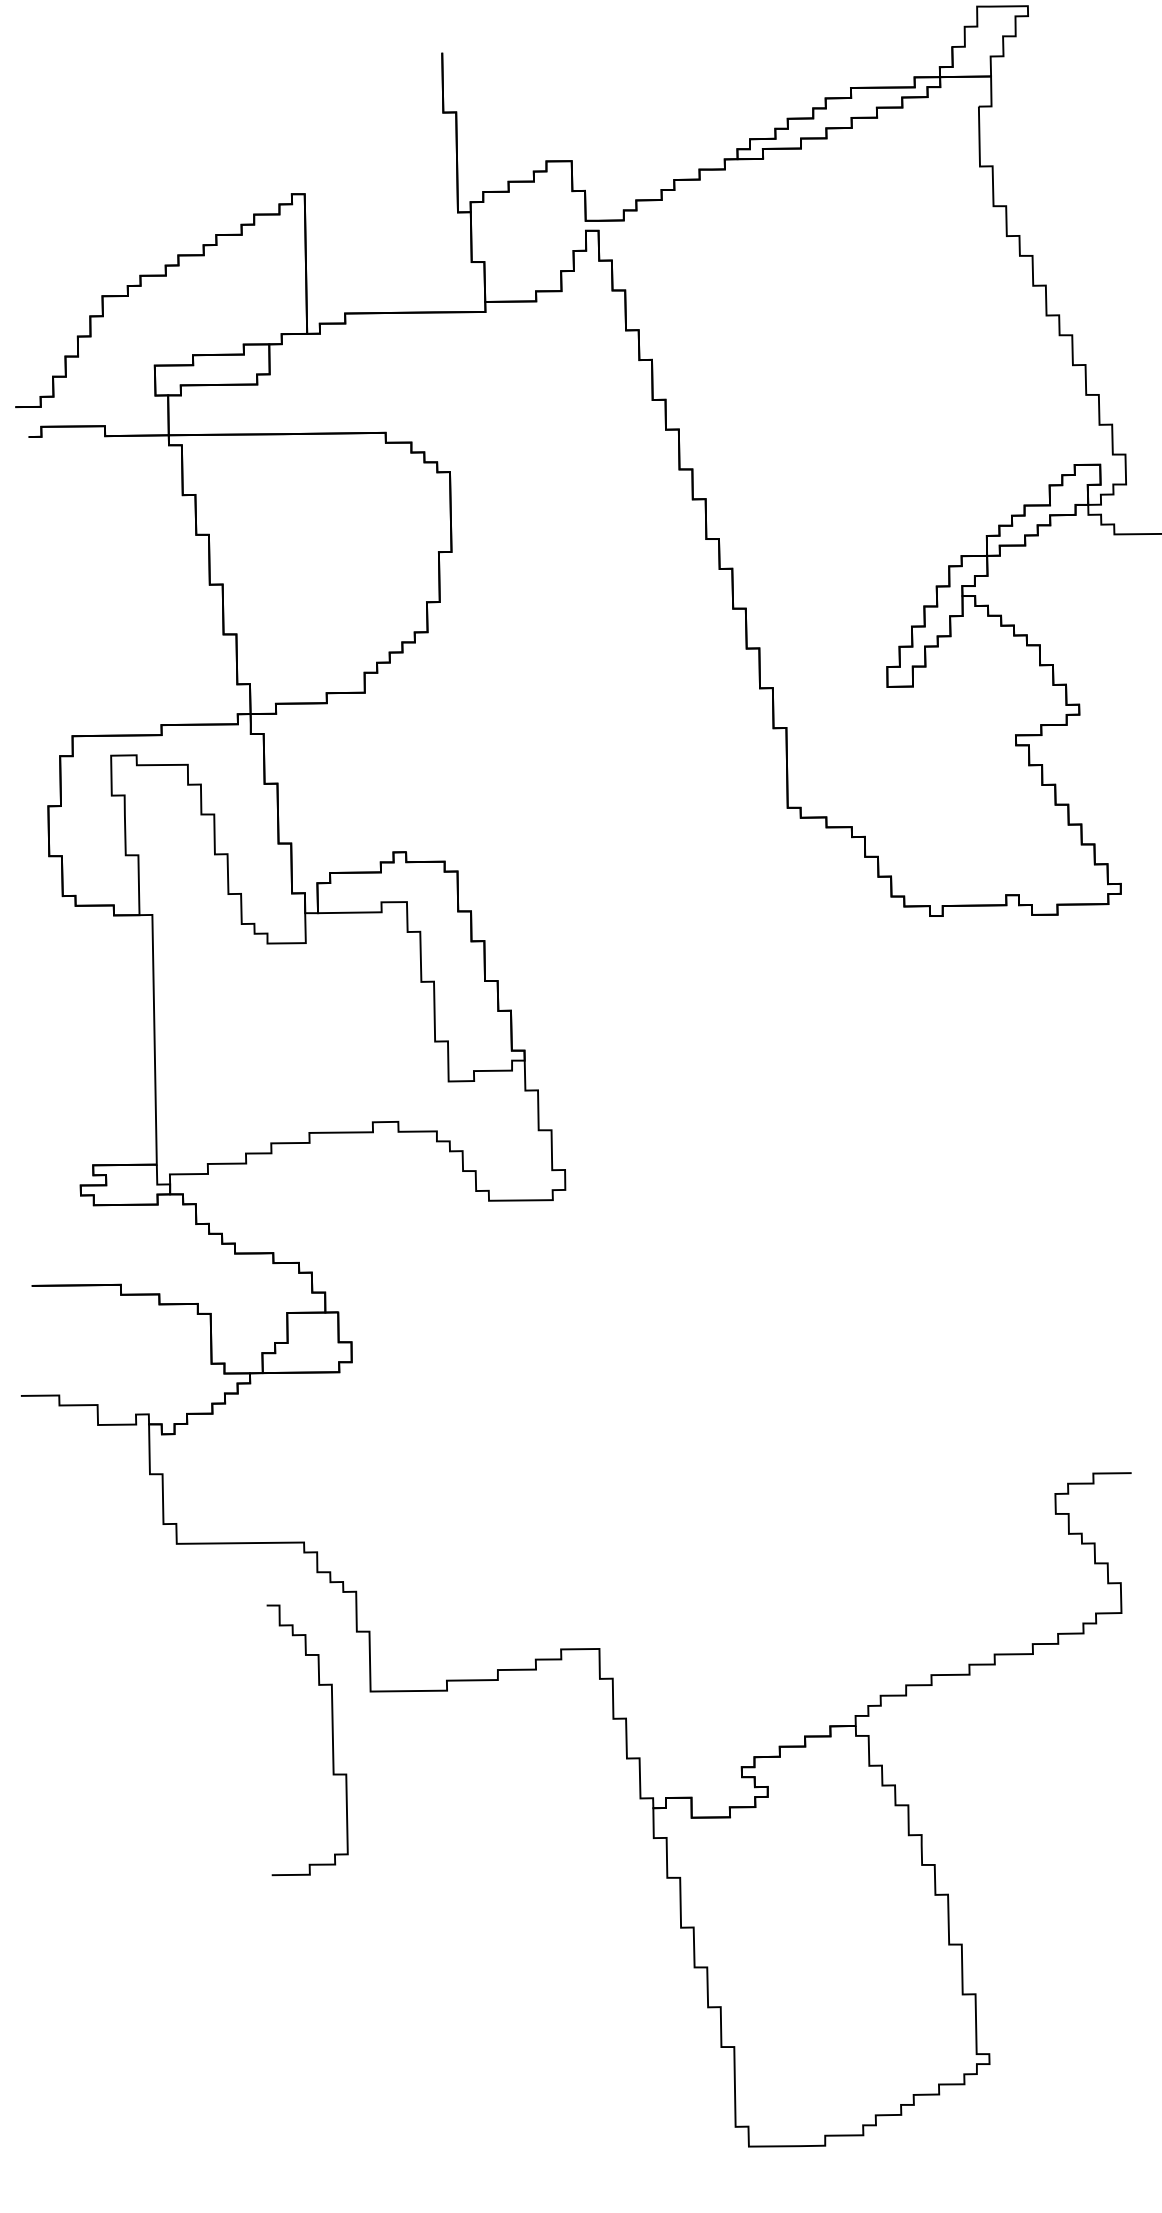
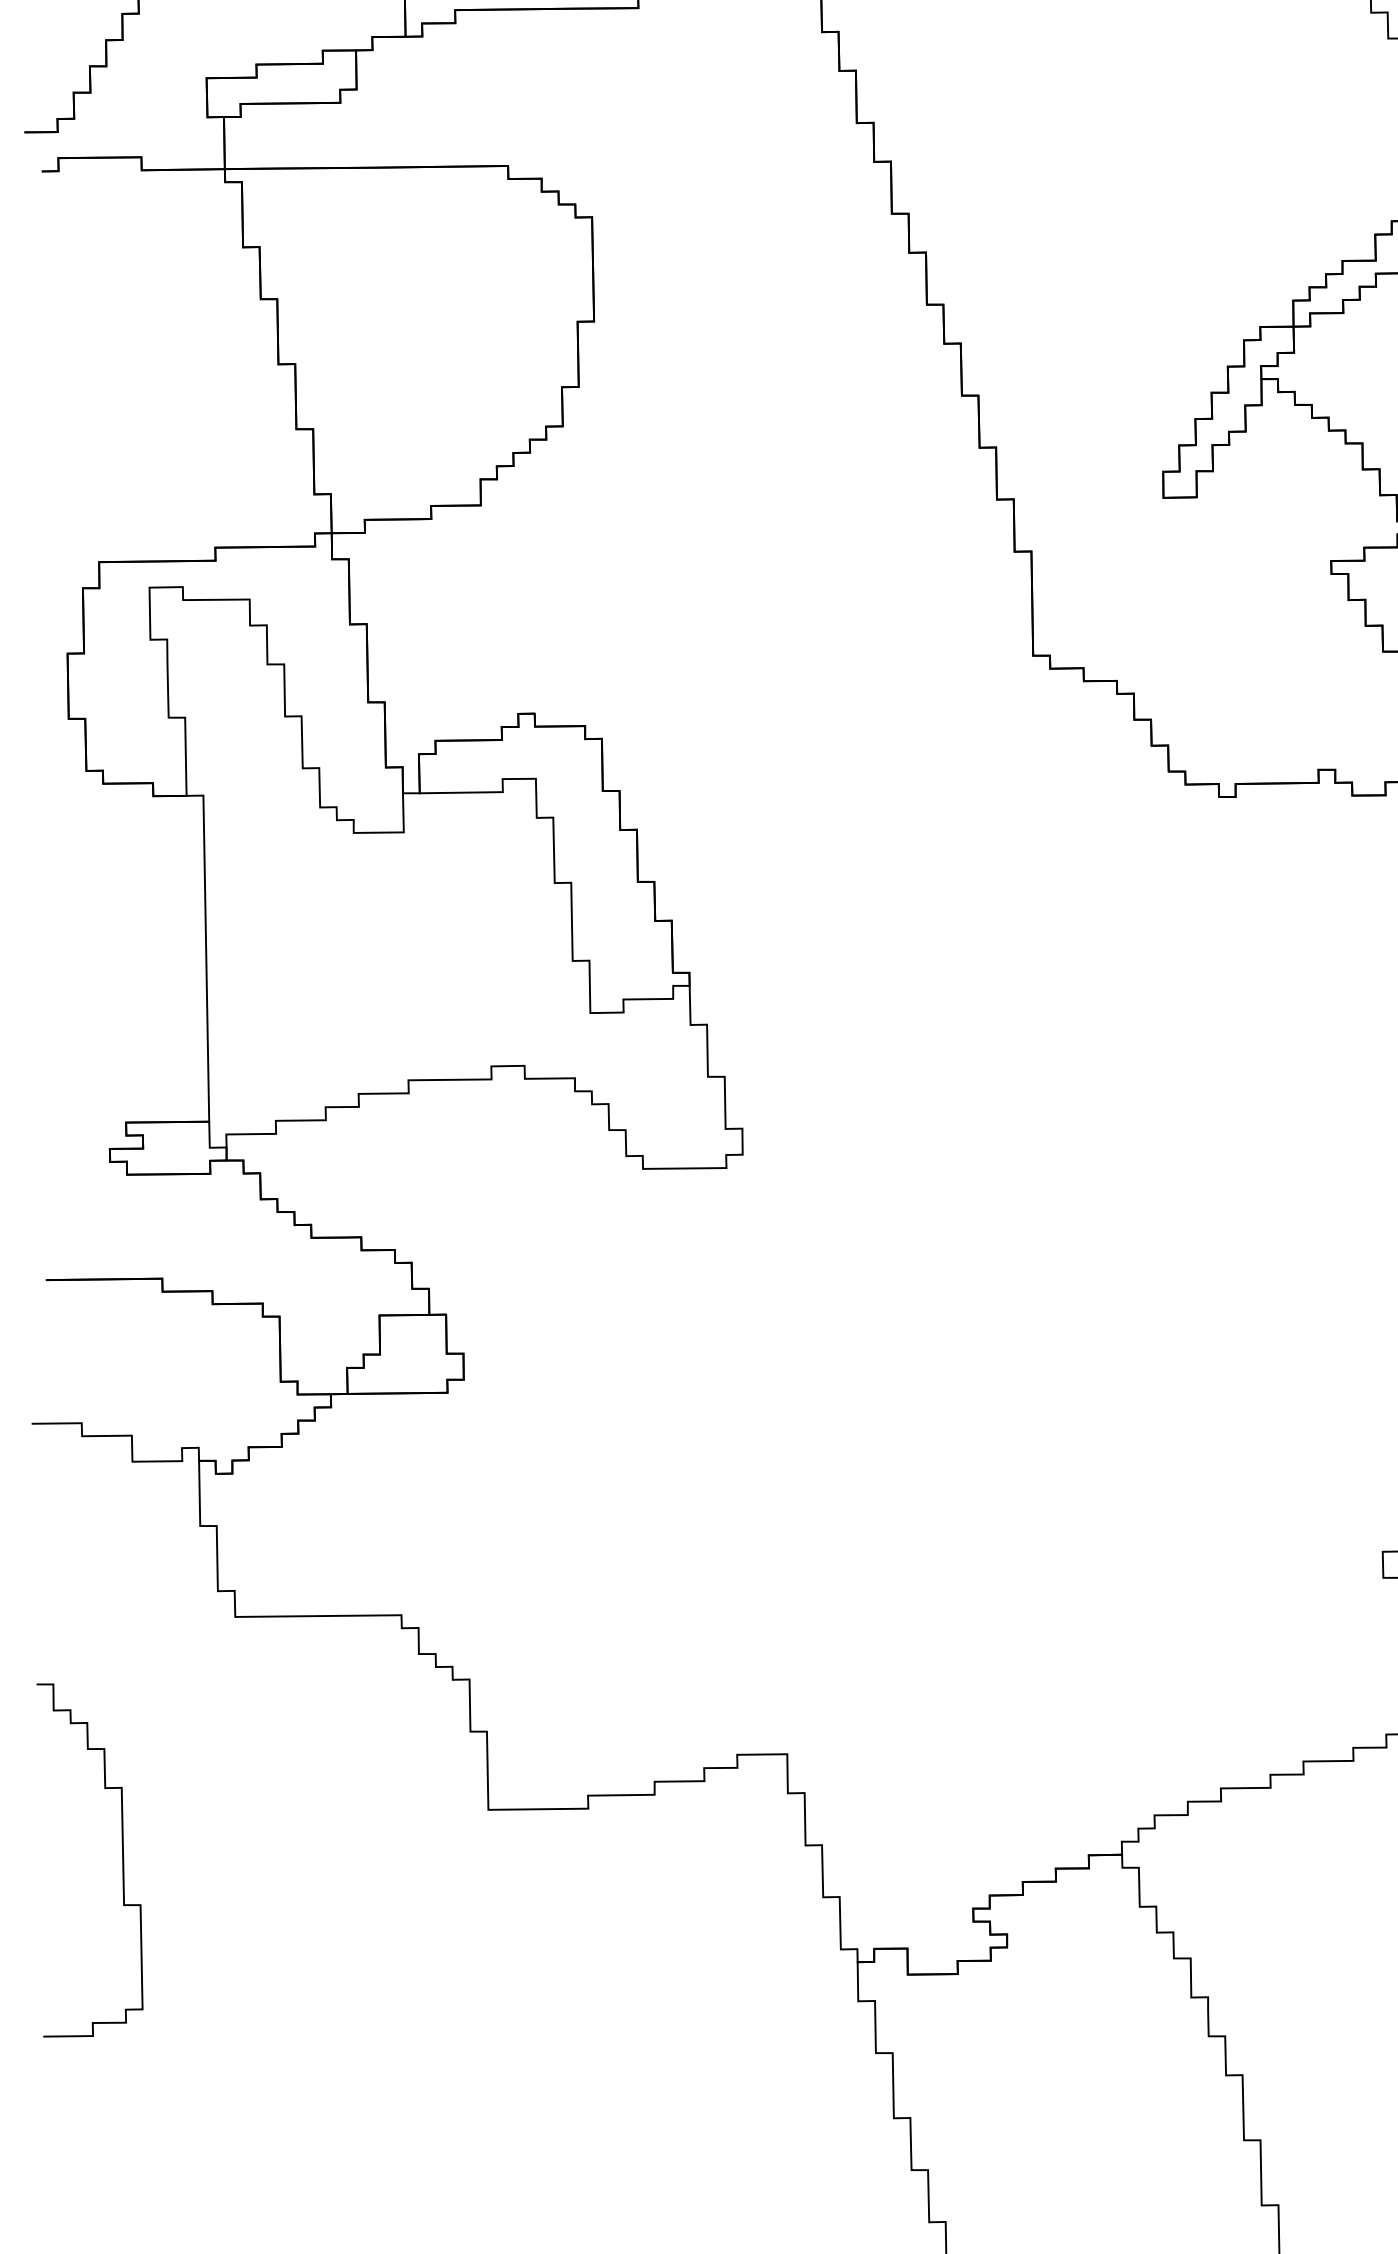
curve: (331, 1734) -> (121, 1852), moved

